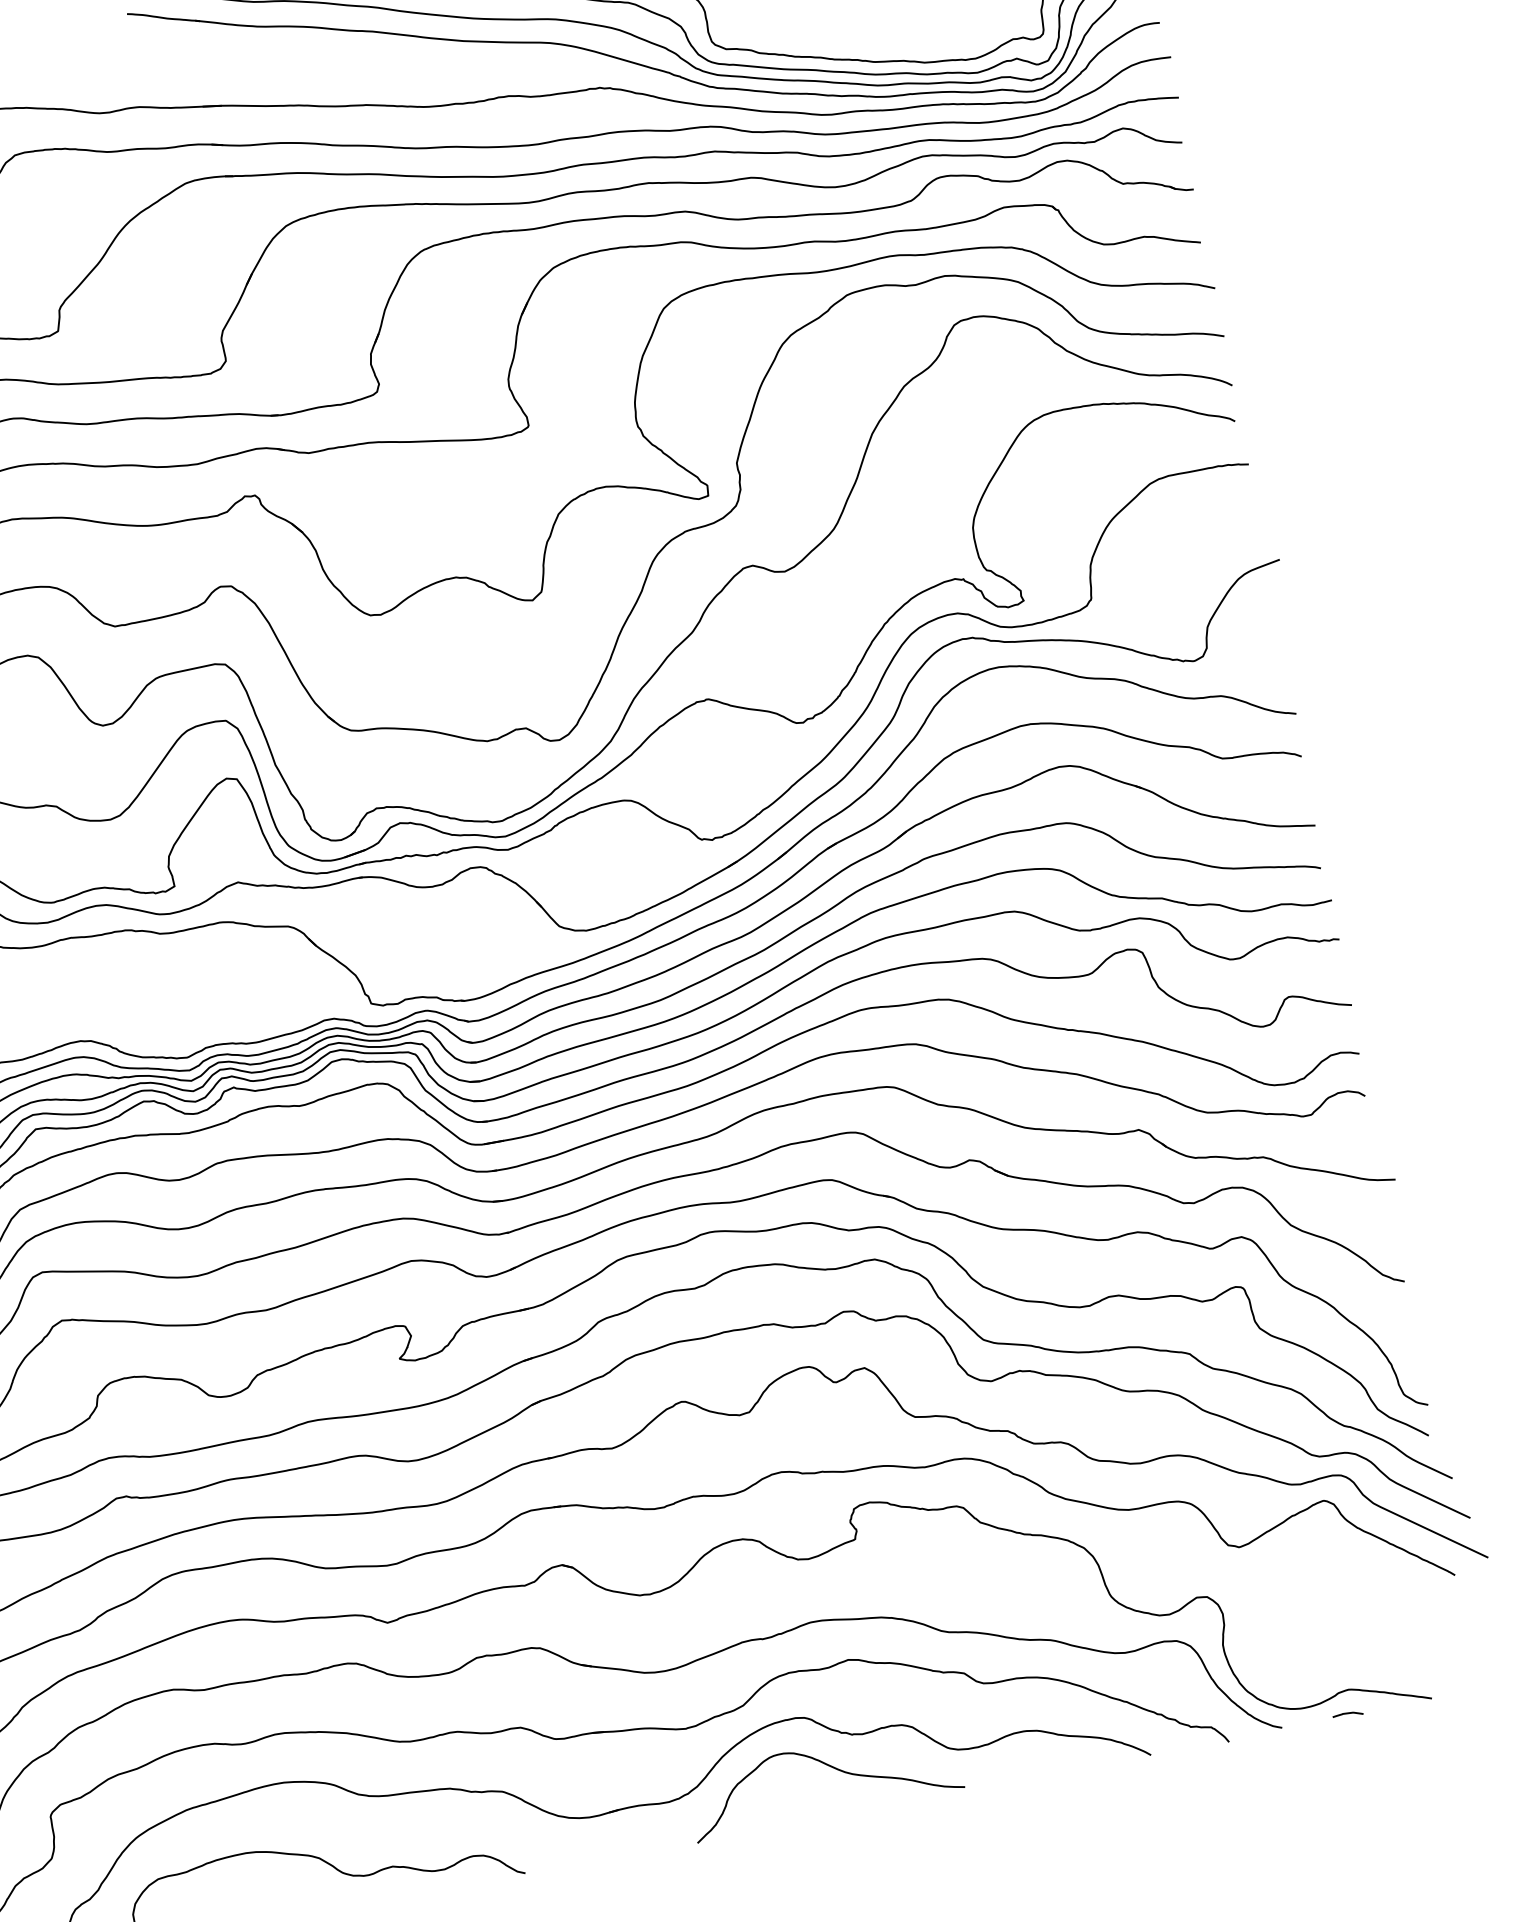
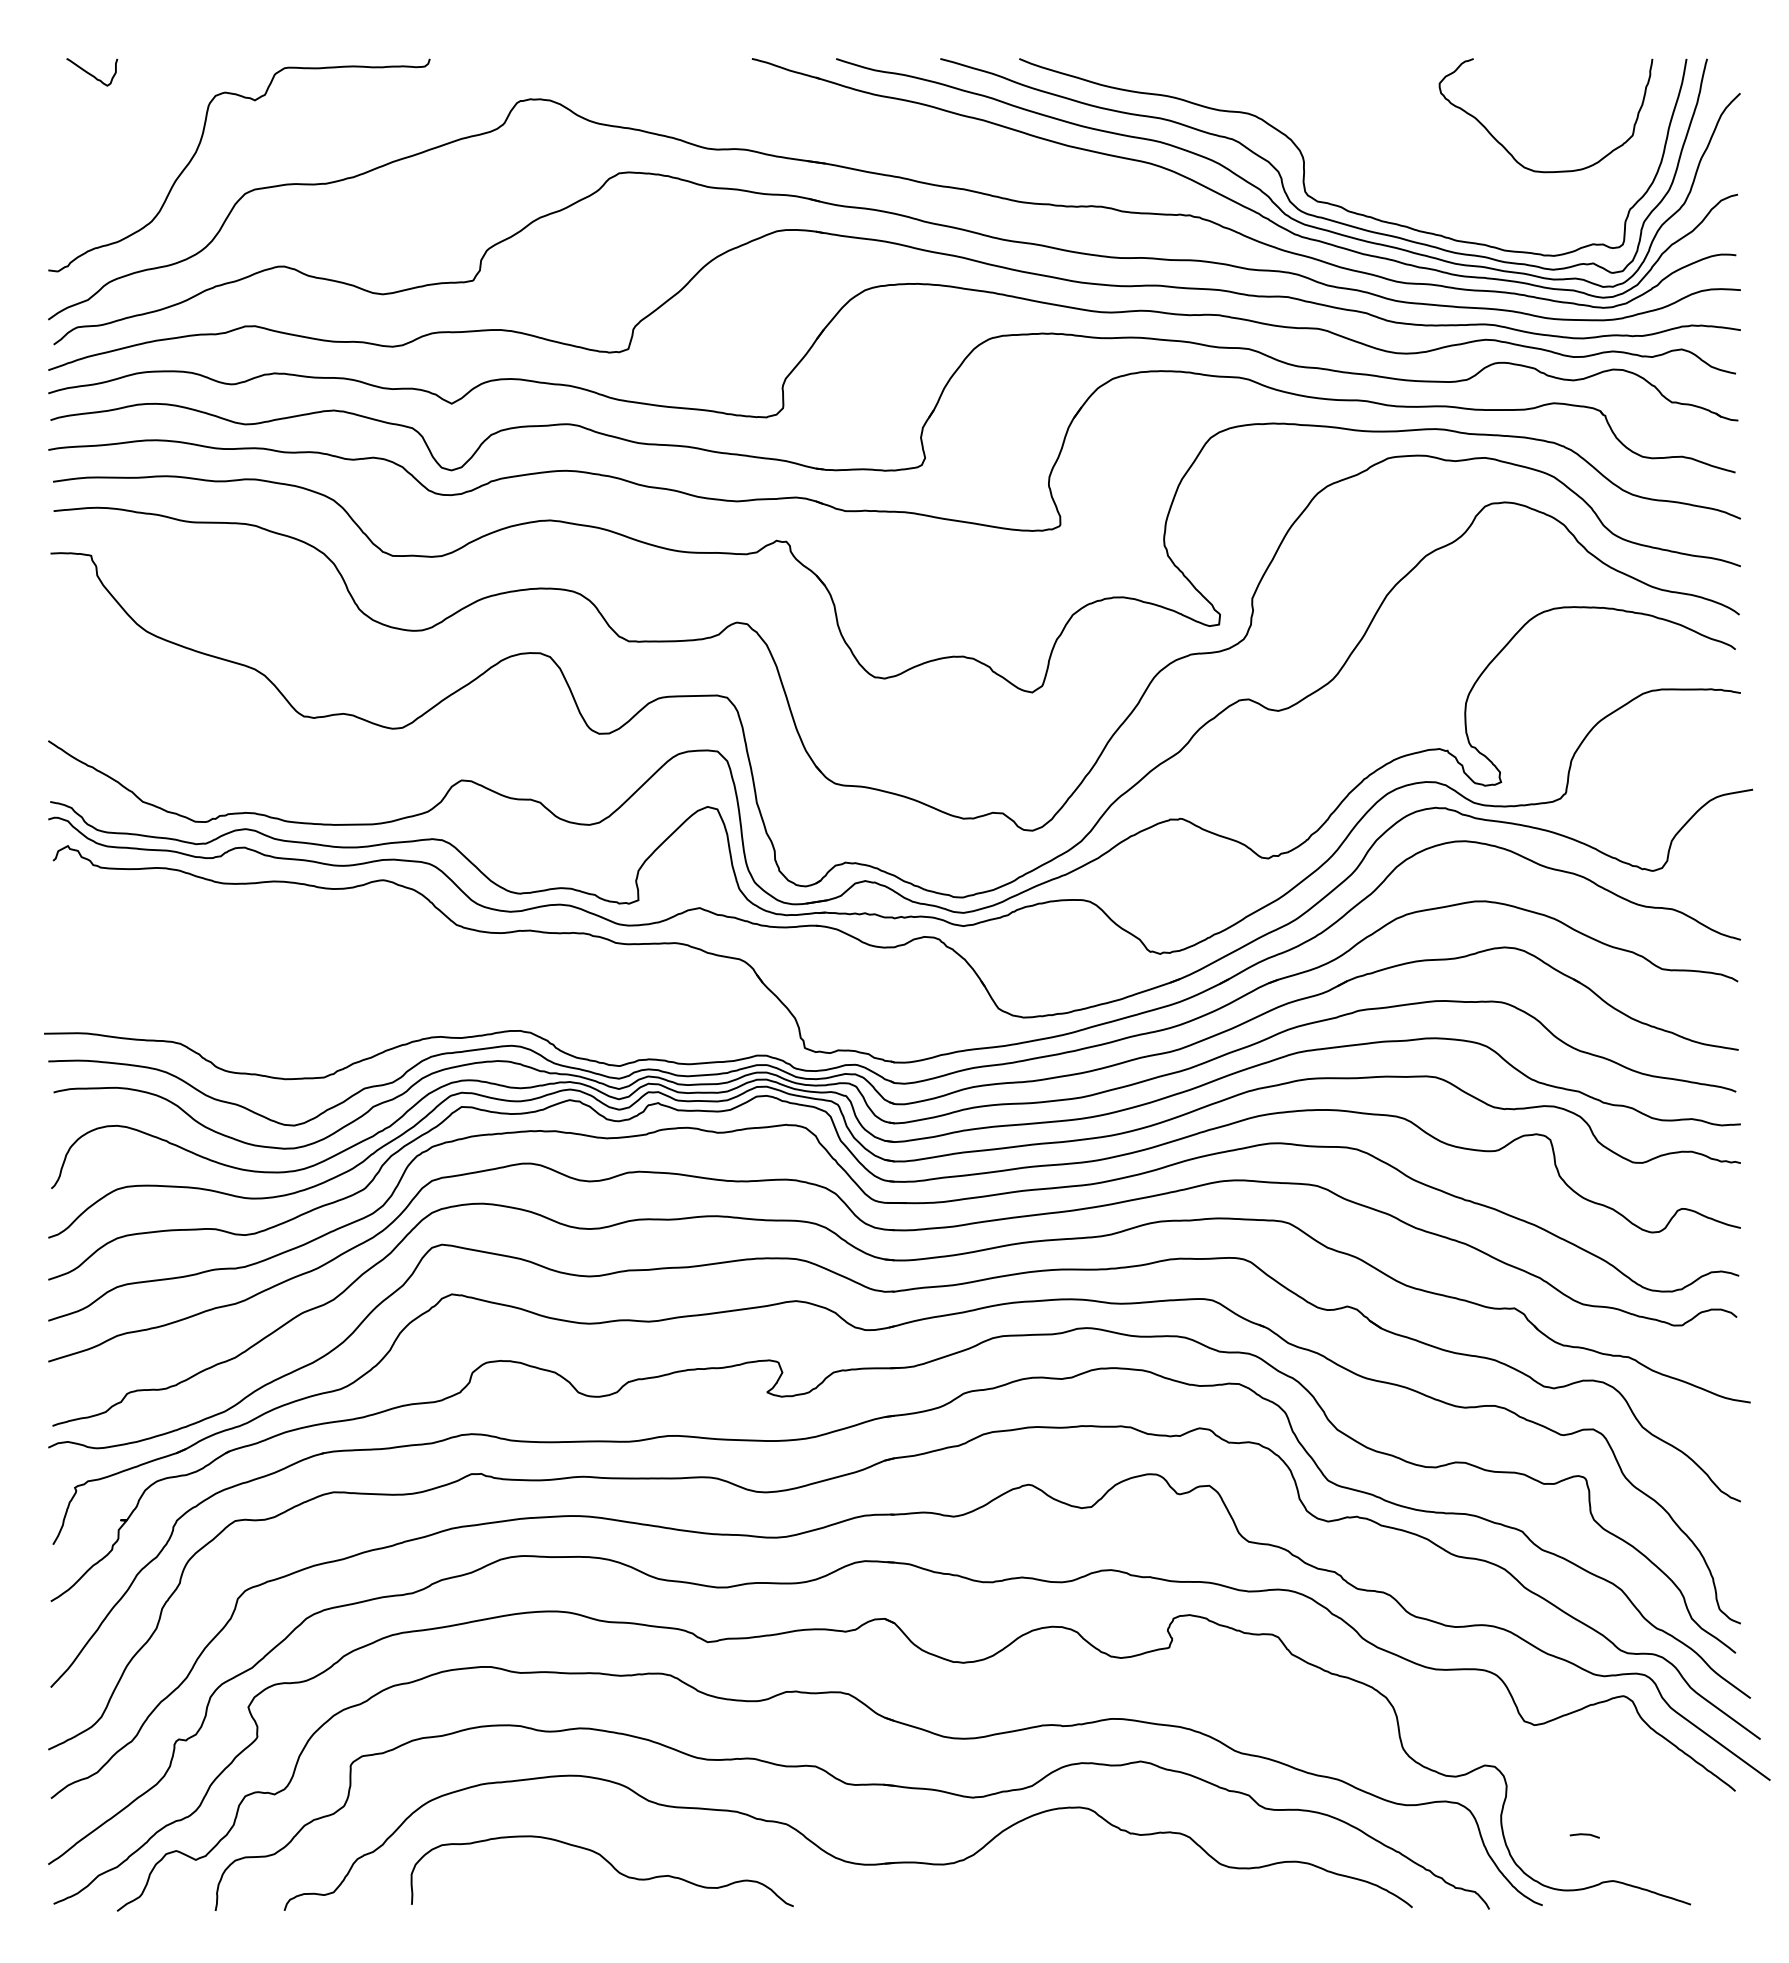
curve: (1347, 1714) -> (1584, 1835), moved
curve: (829, 1767) -> (1103, 1860), removed

